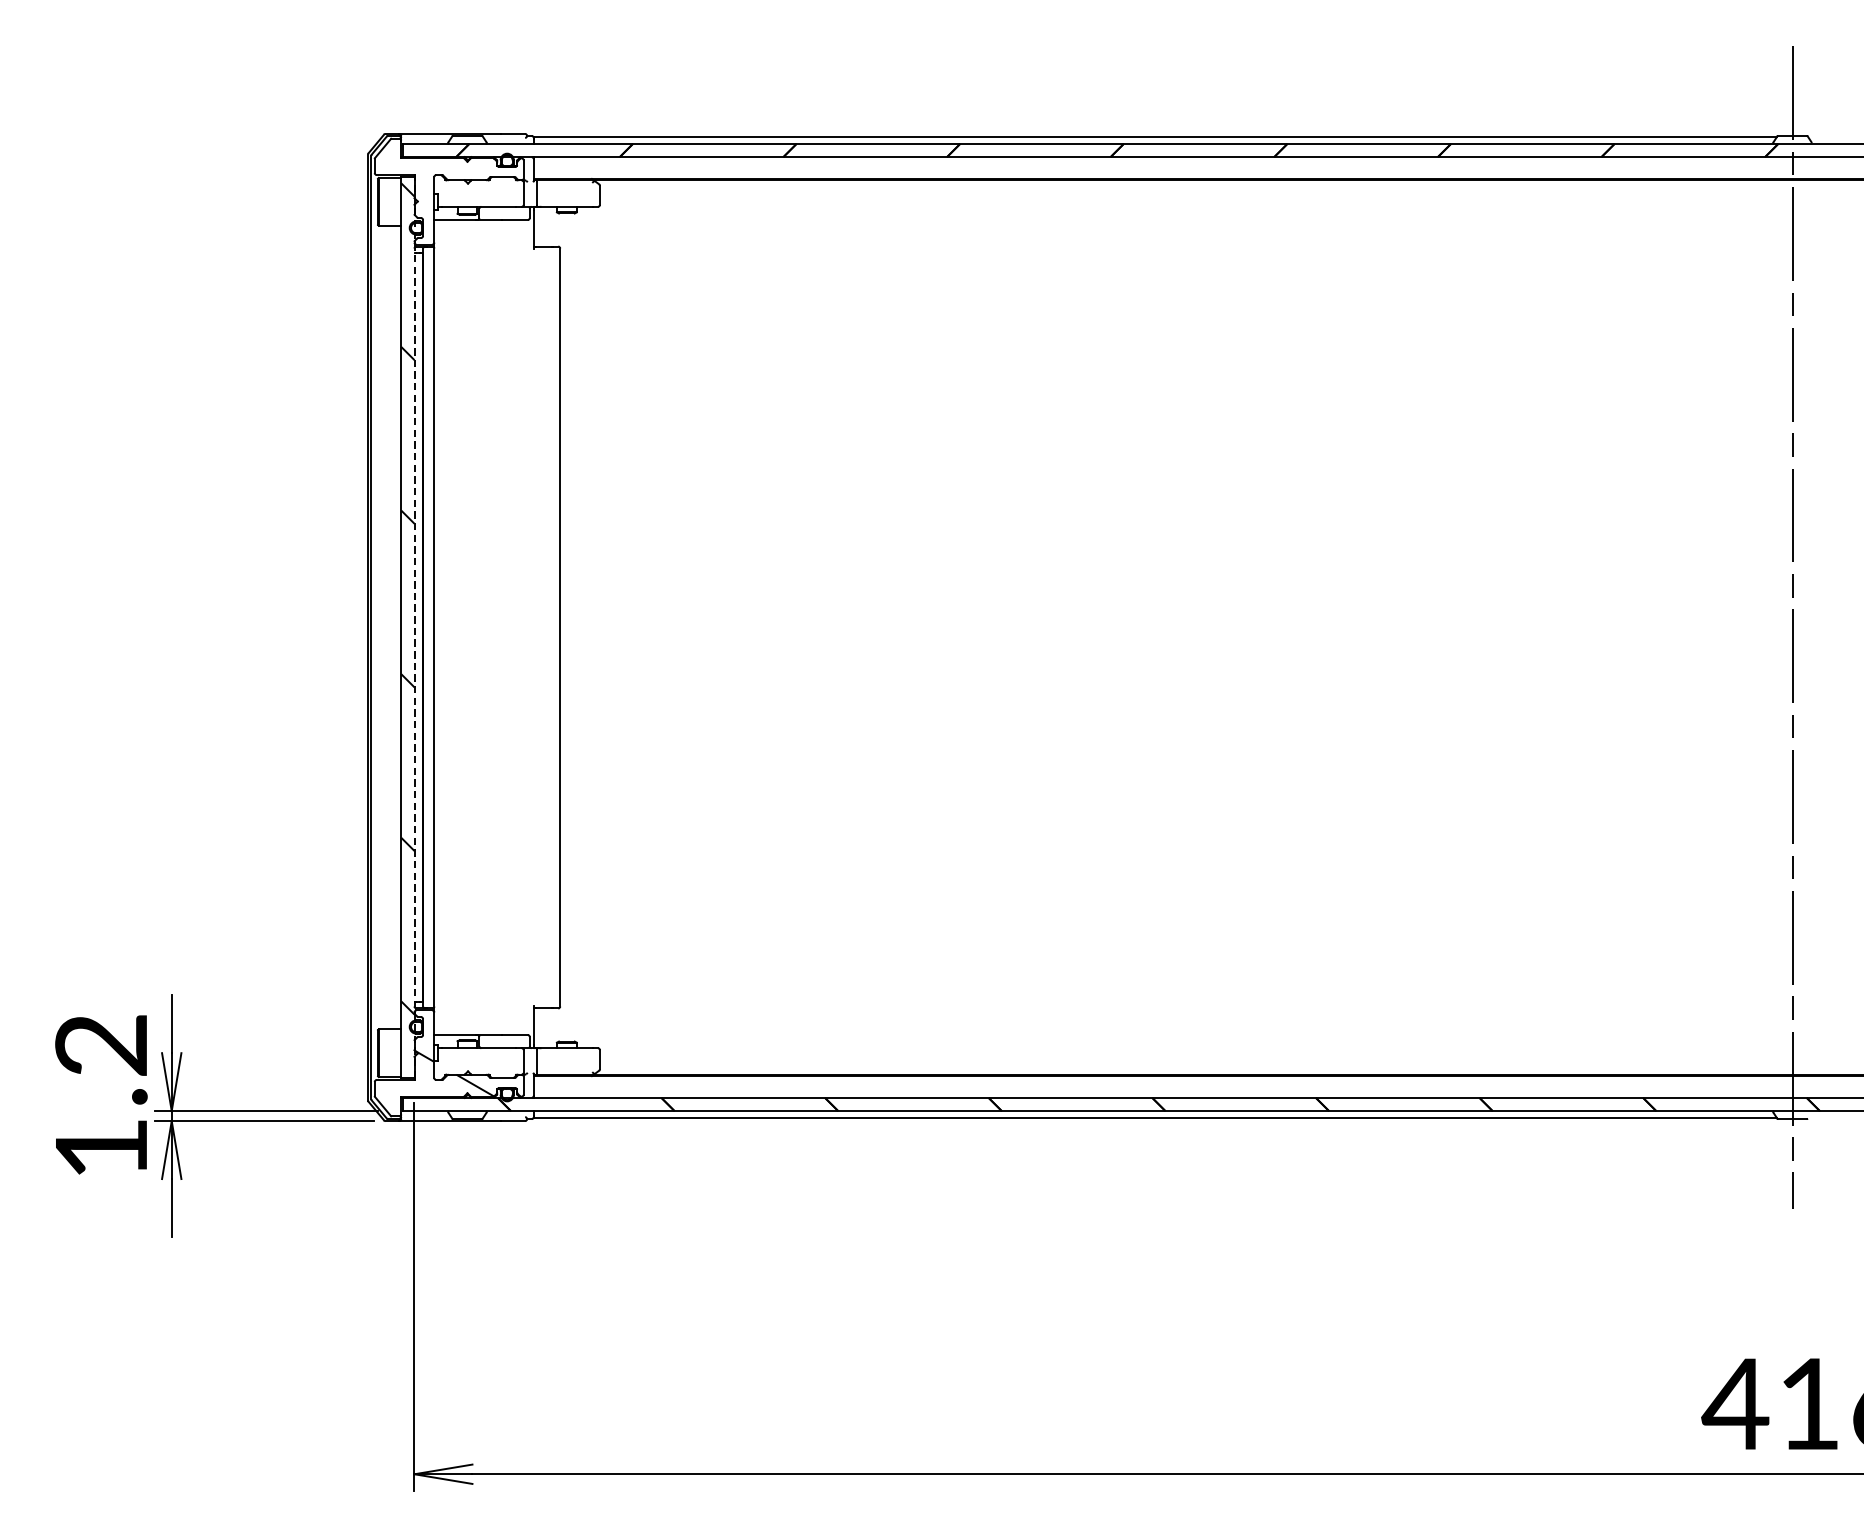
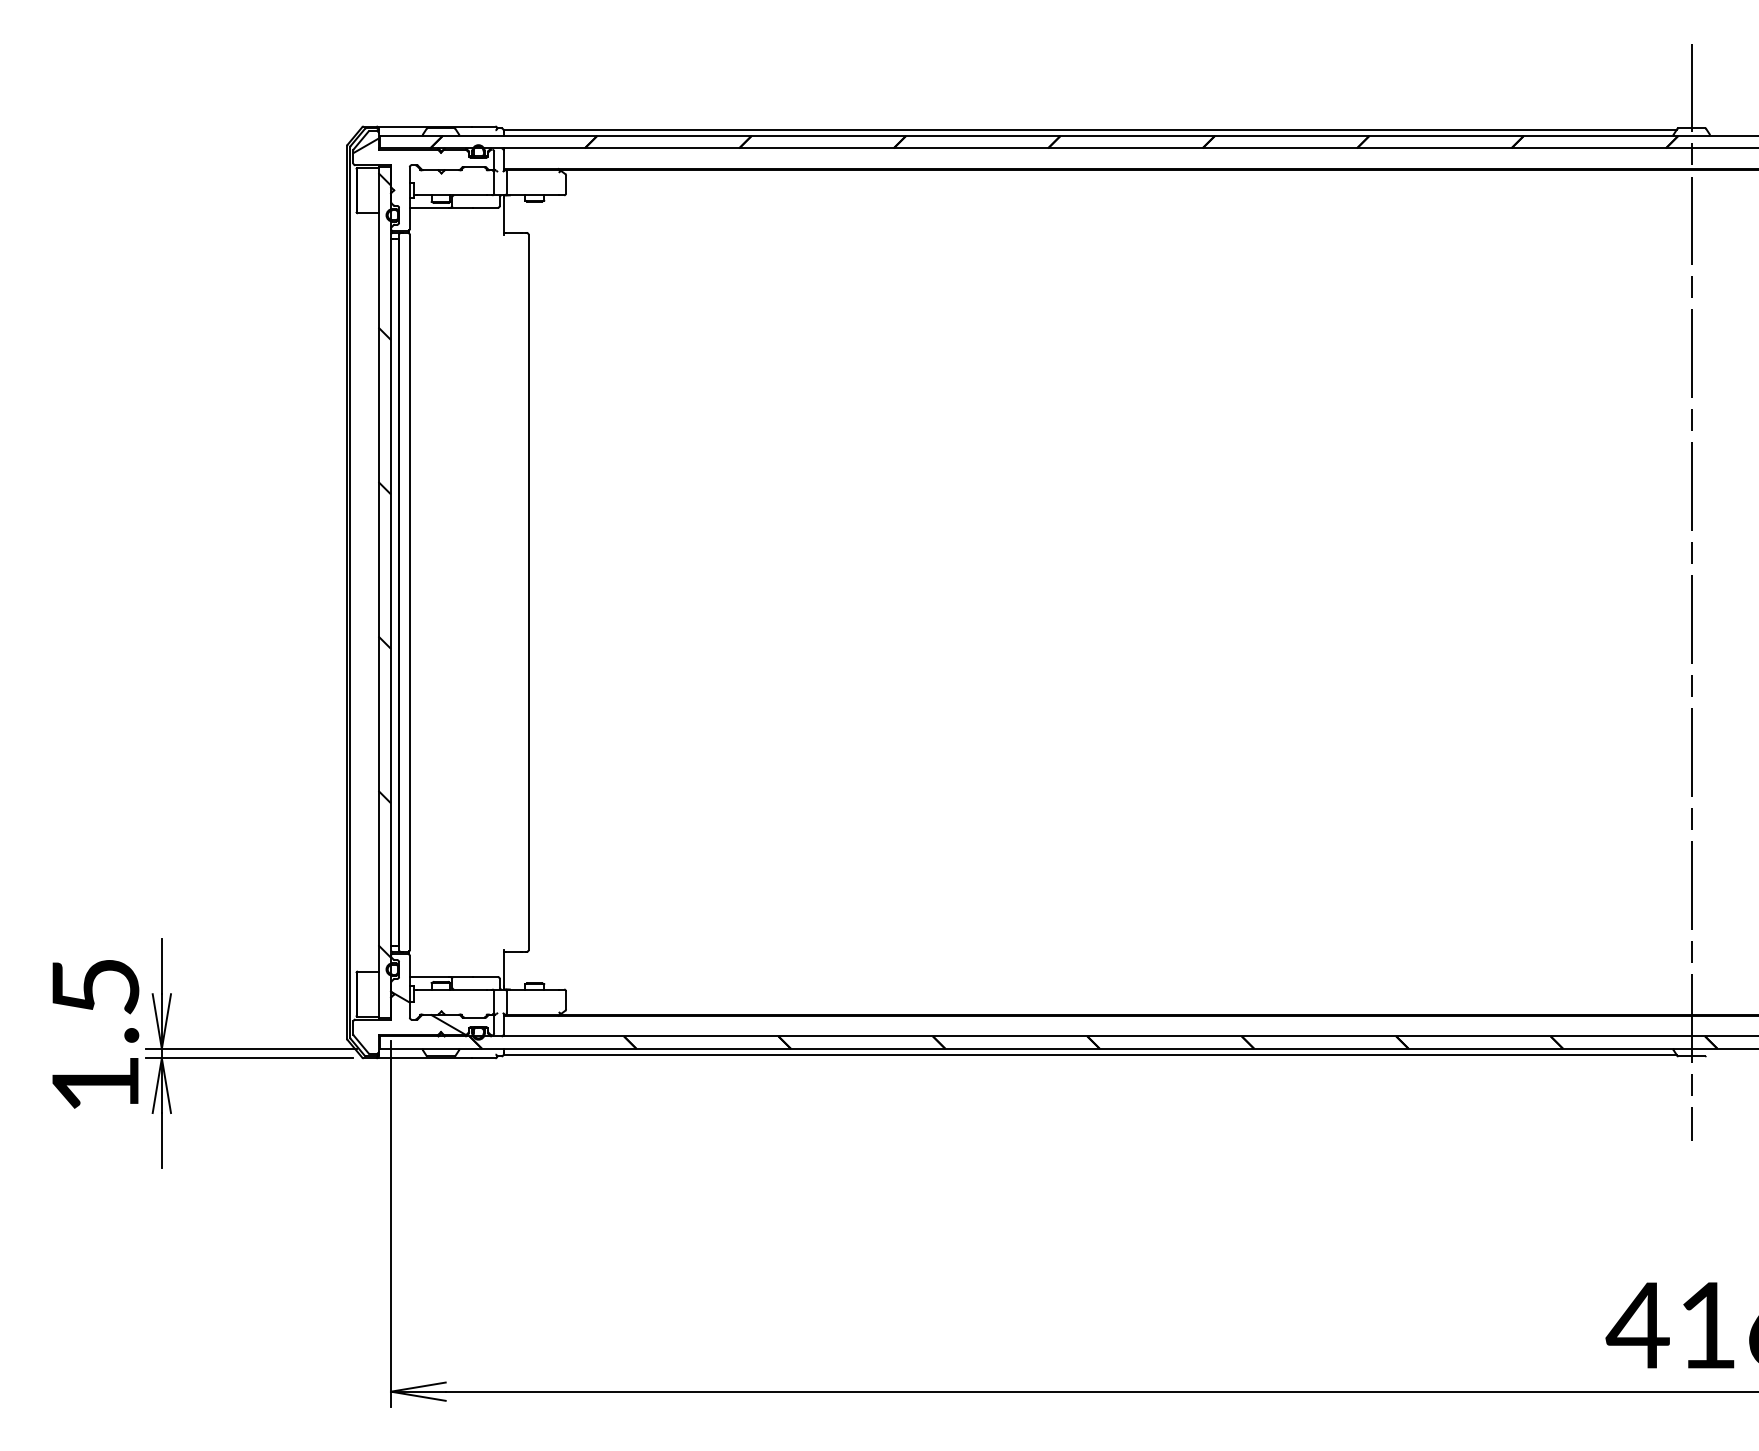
hatch: (387, 154) -> (365, 145), added
line: (415, 626) -> (391, 591), dashed -> solid
text: (101, 1045) -> (95, 986), 1.2 -> 1.5

